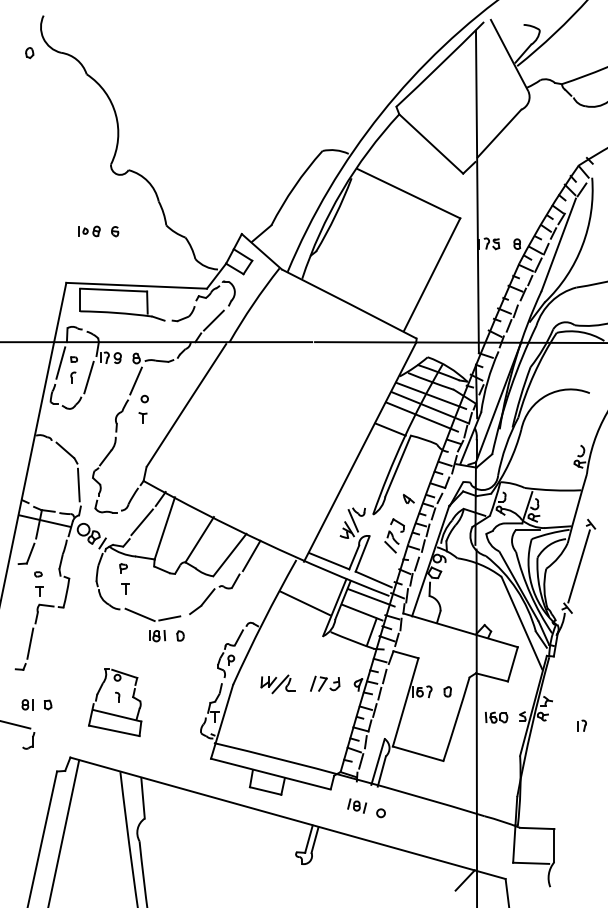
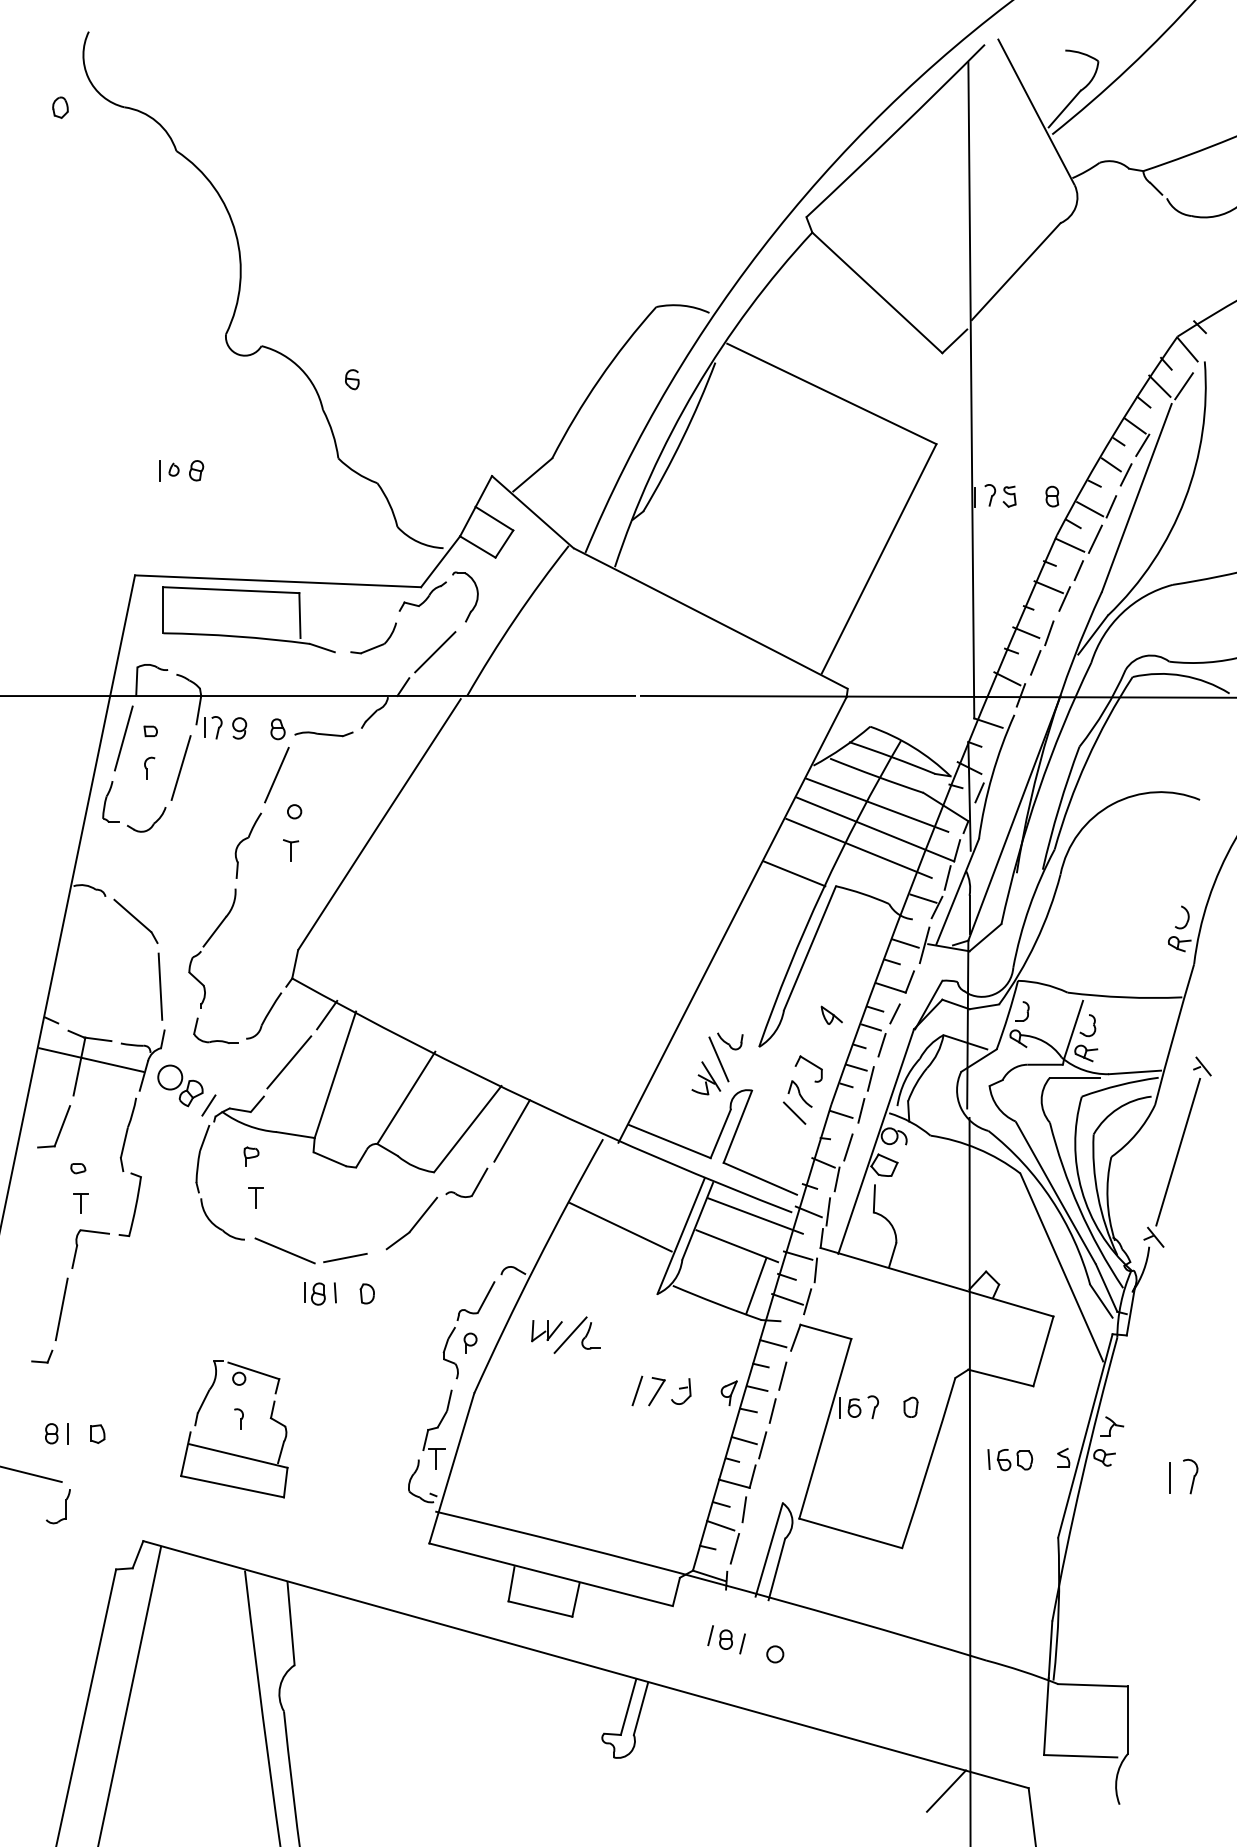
part: (115, 231) -> (353, 379), moved
part: (277, 684) -> (564, 1335), moved
part: (581, 725) -> (1183, 1475), size x1.6

